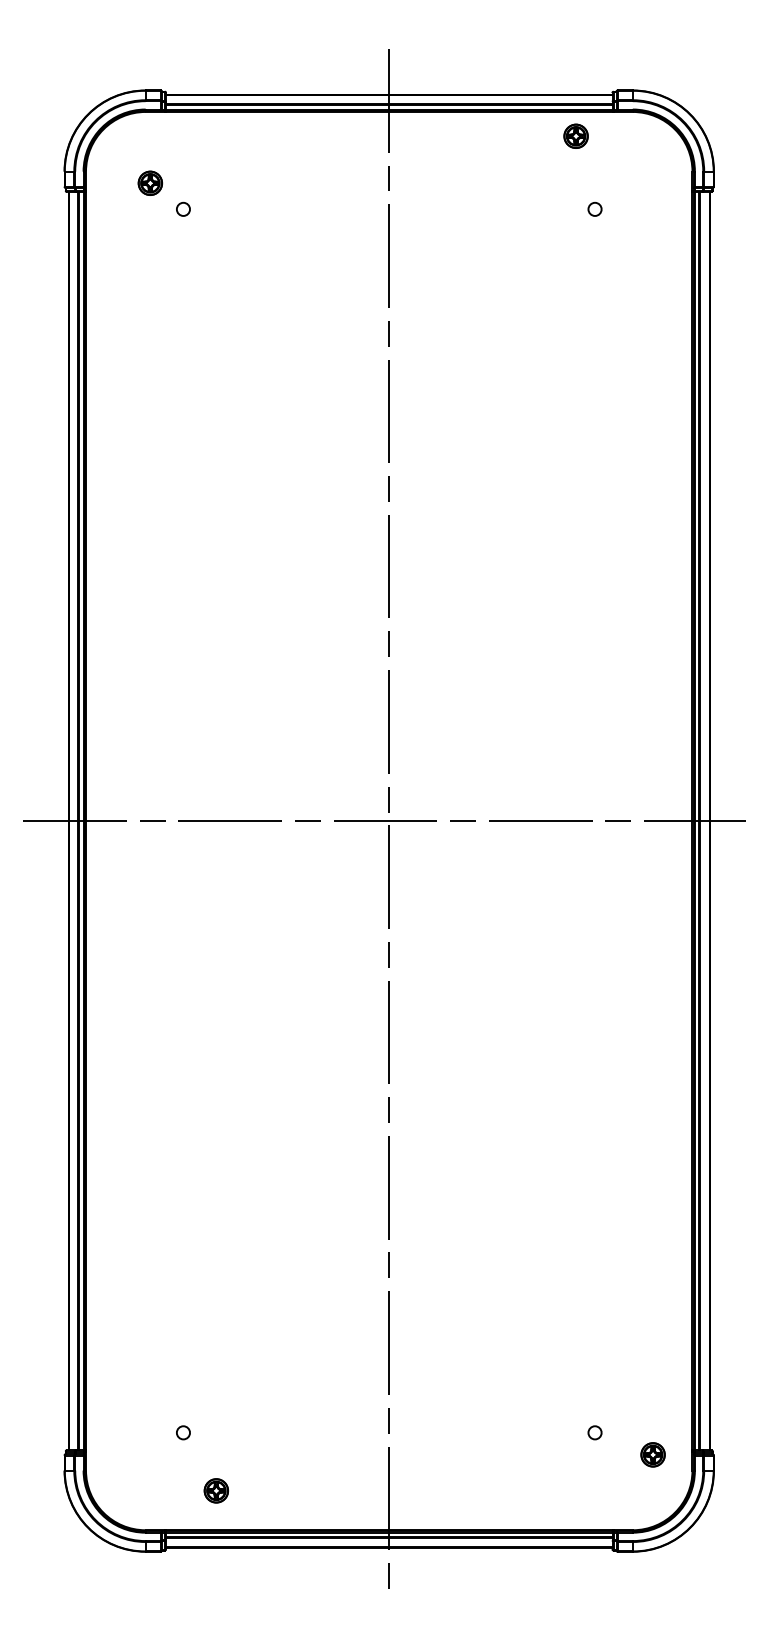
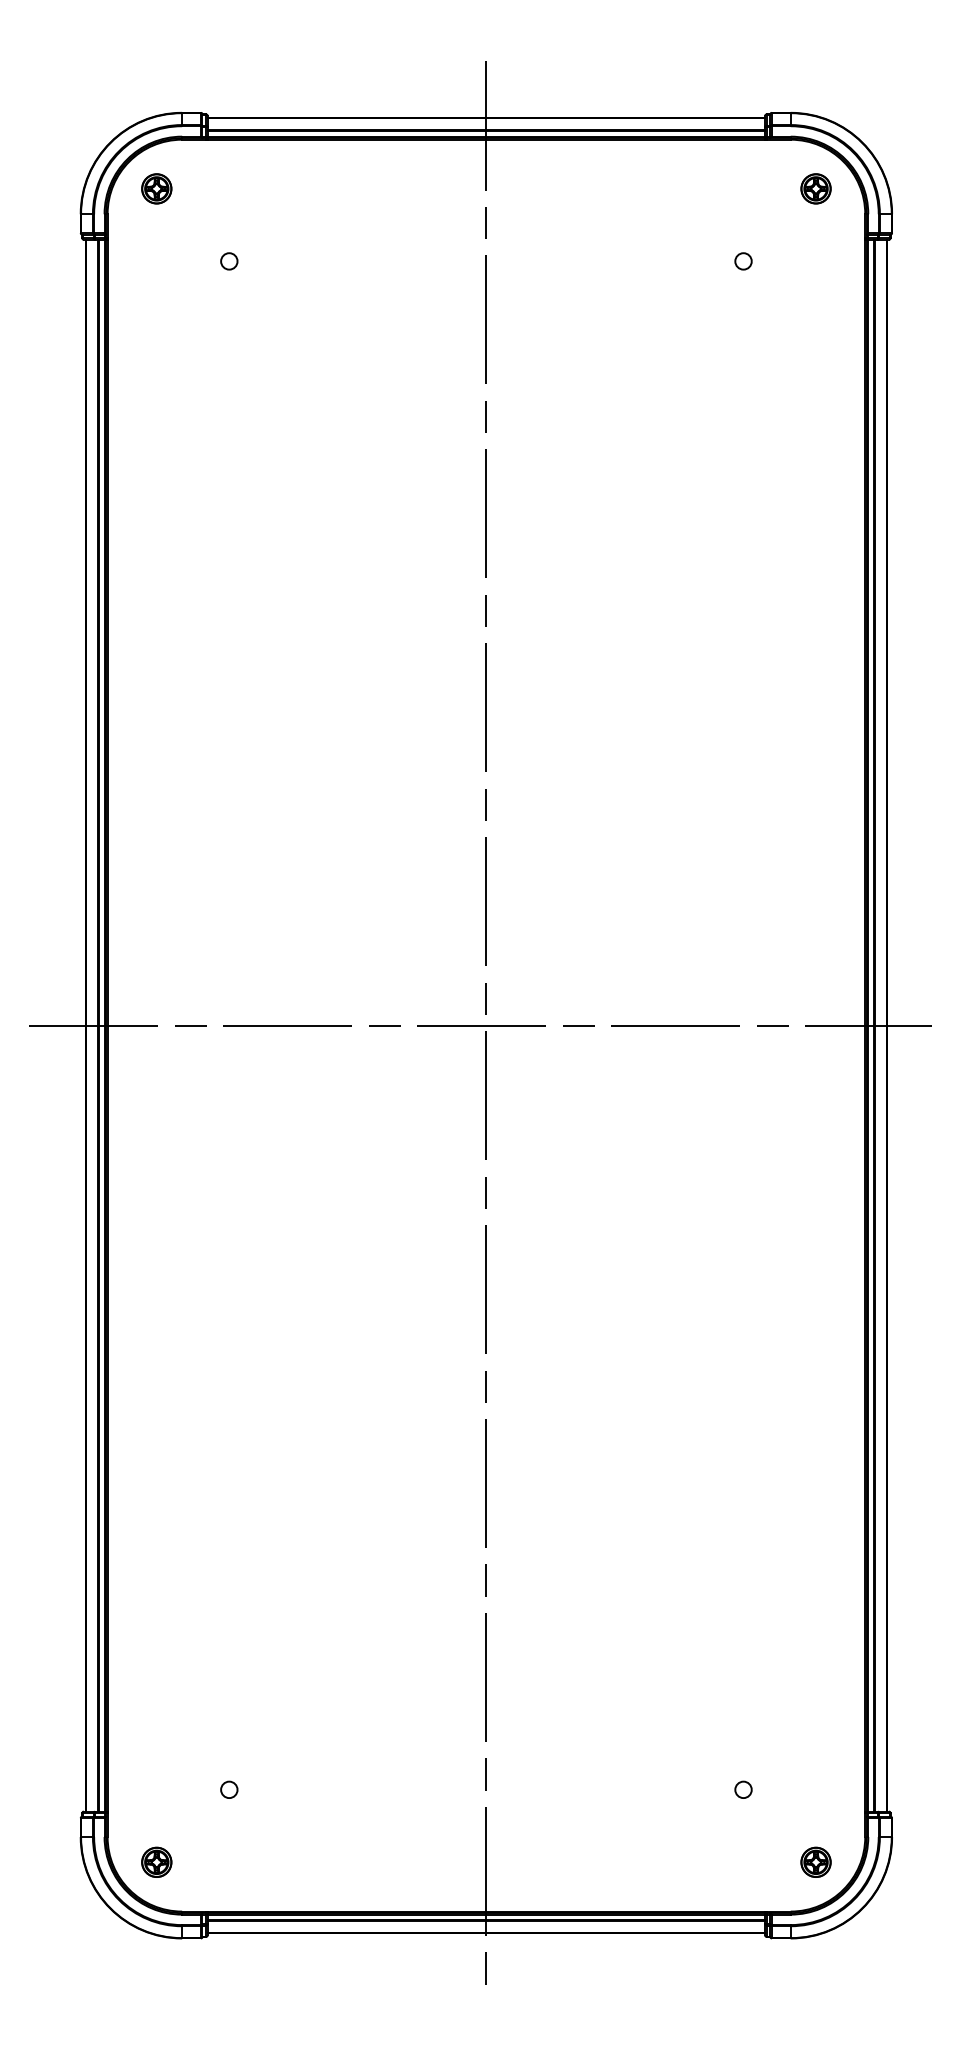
part: (575, 135) -> (815, 187), moved
part: (149, 182) -> (155, 187), moved
part: (652, 1454) -> (815, 1861), moved
part: (215, 1490) -> (155, 1861), moved

